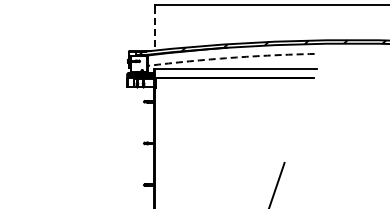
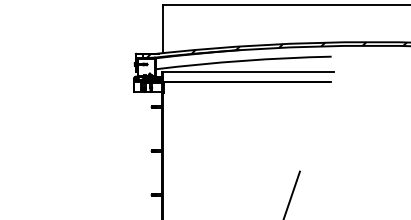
line: (154, 28) -> (162, 29), dashed -> solid
arc: (231, 57) -> (243, 60), dashed -> solid

